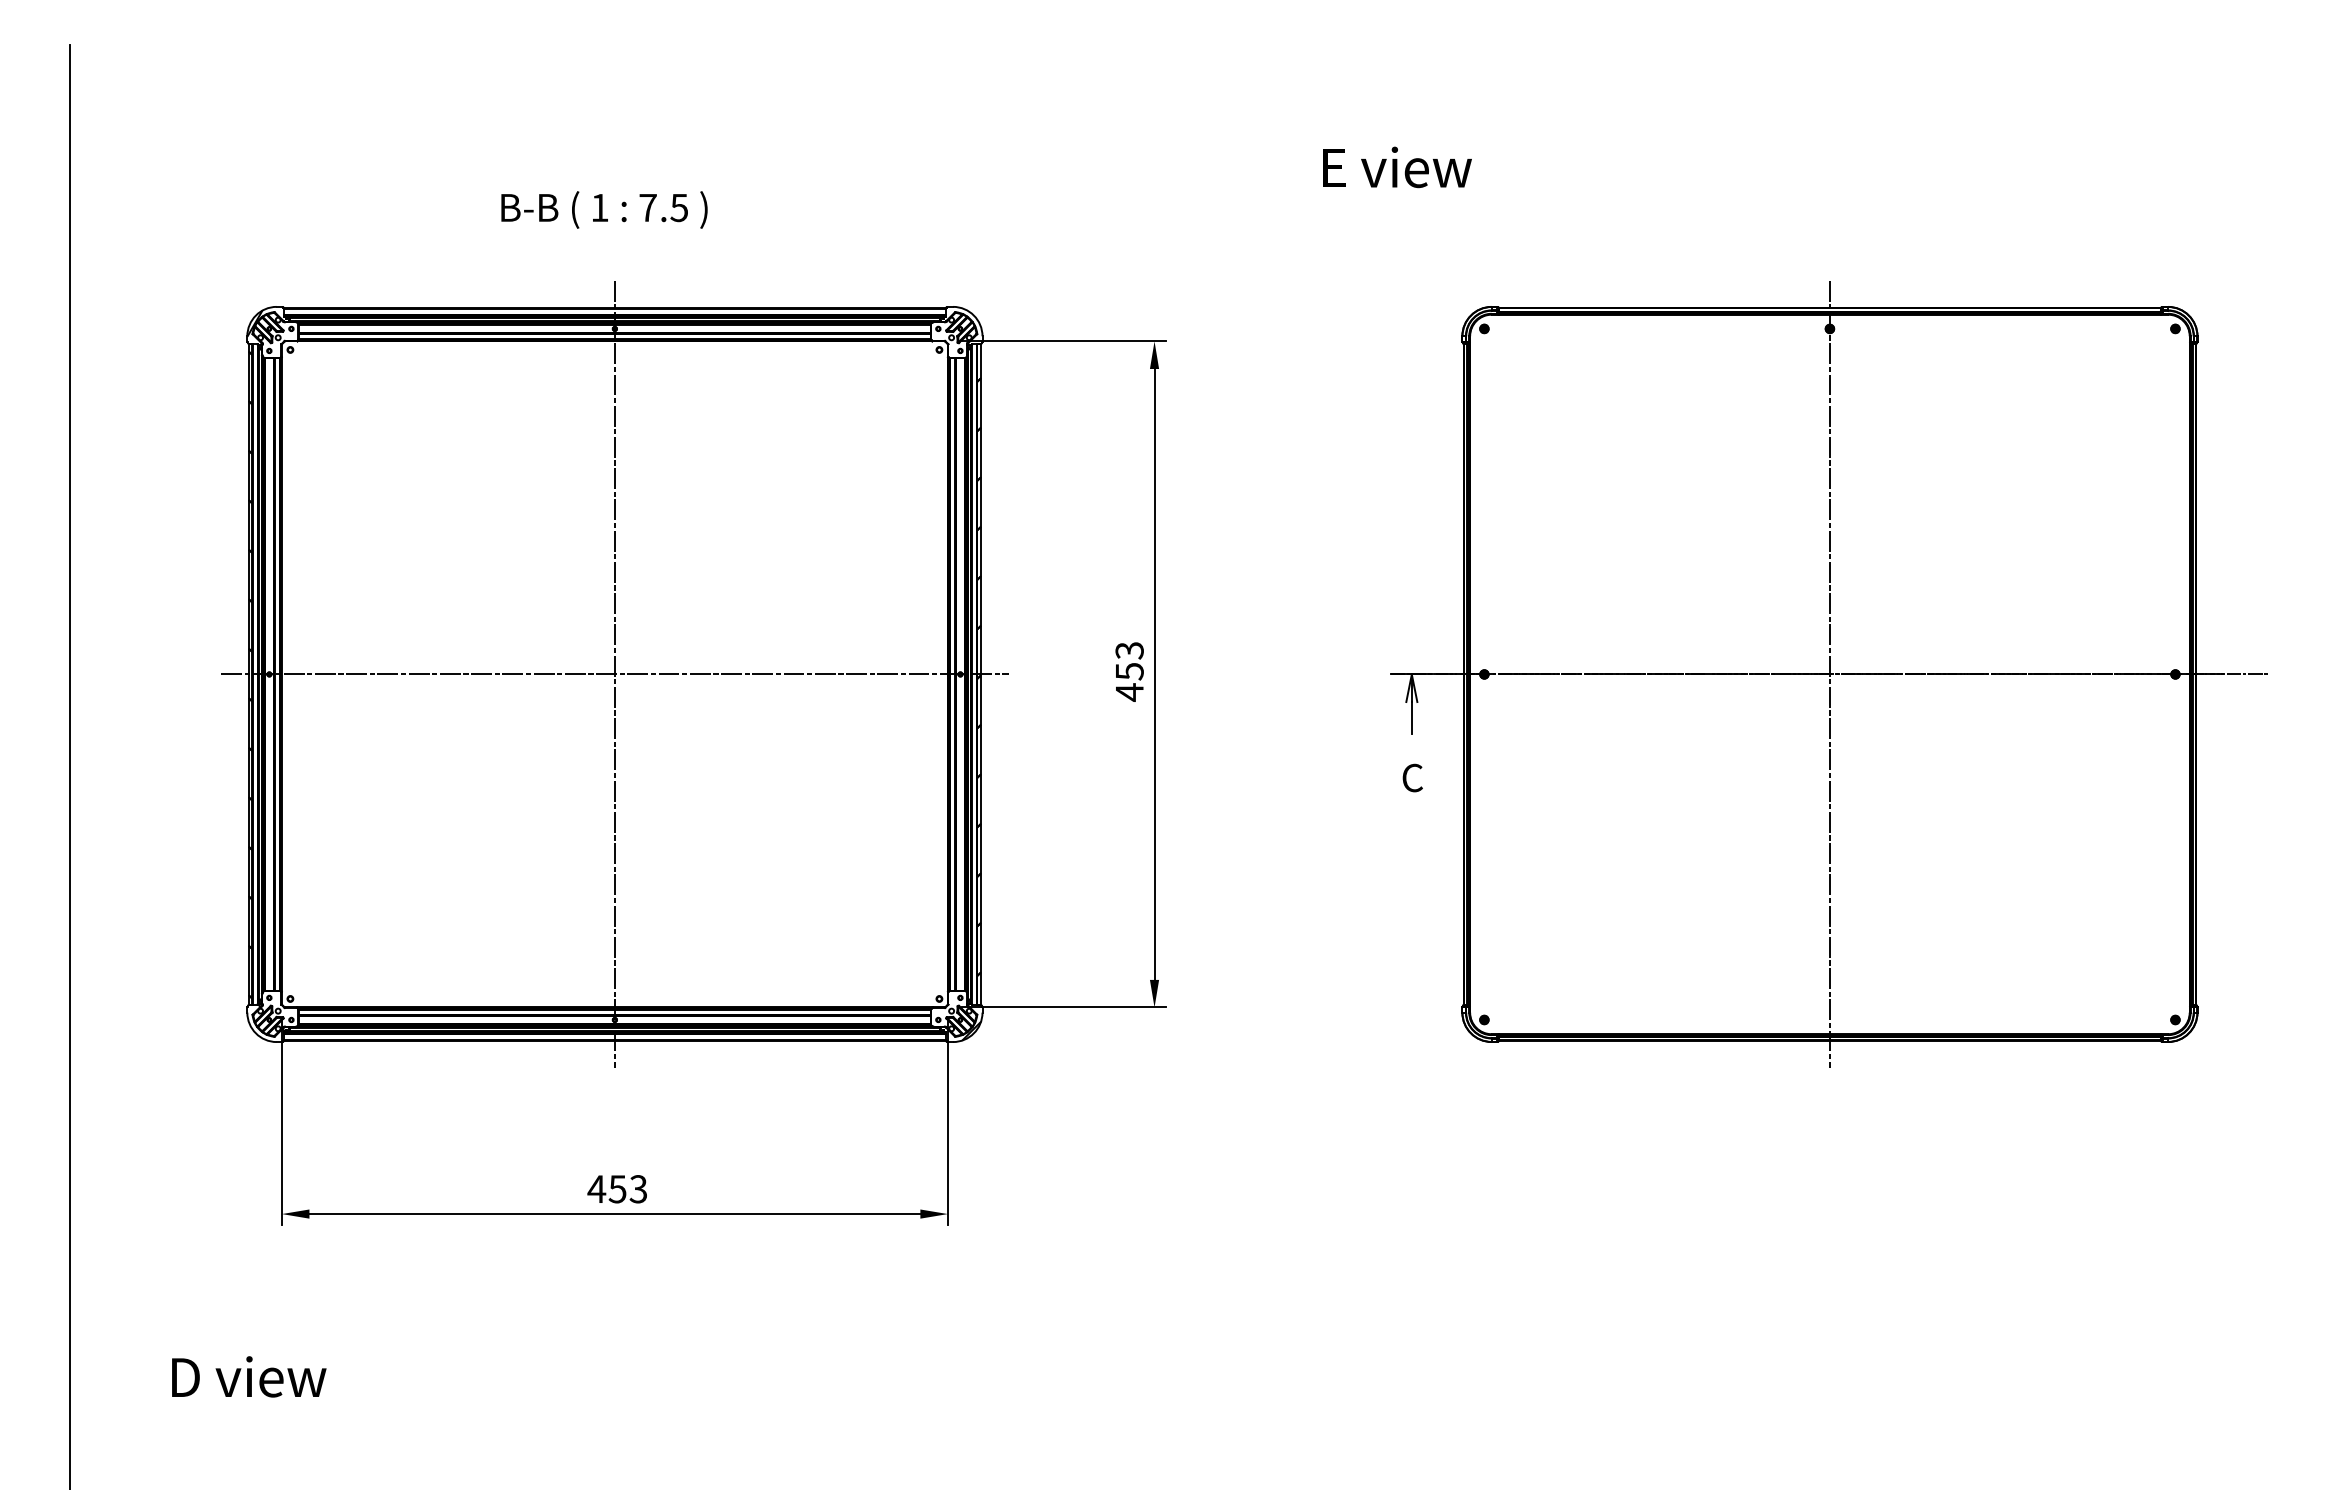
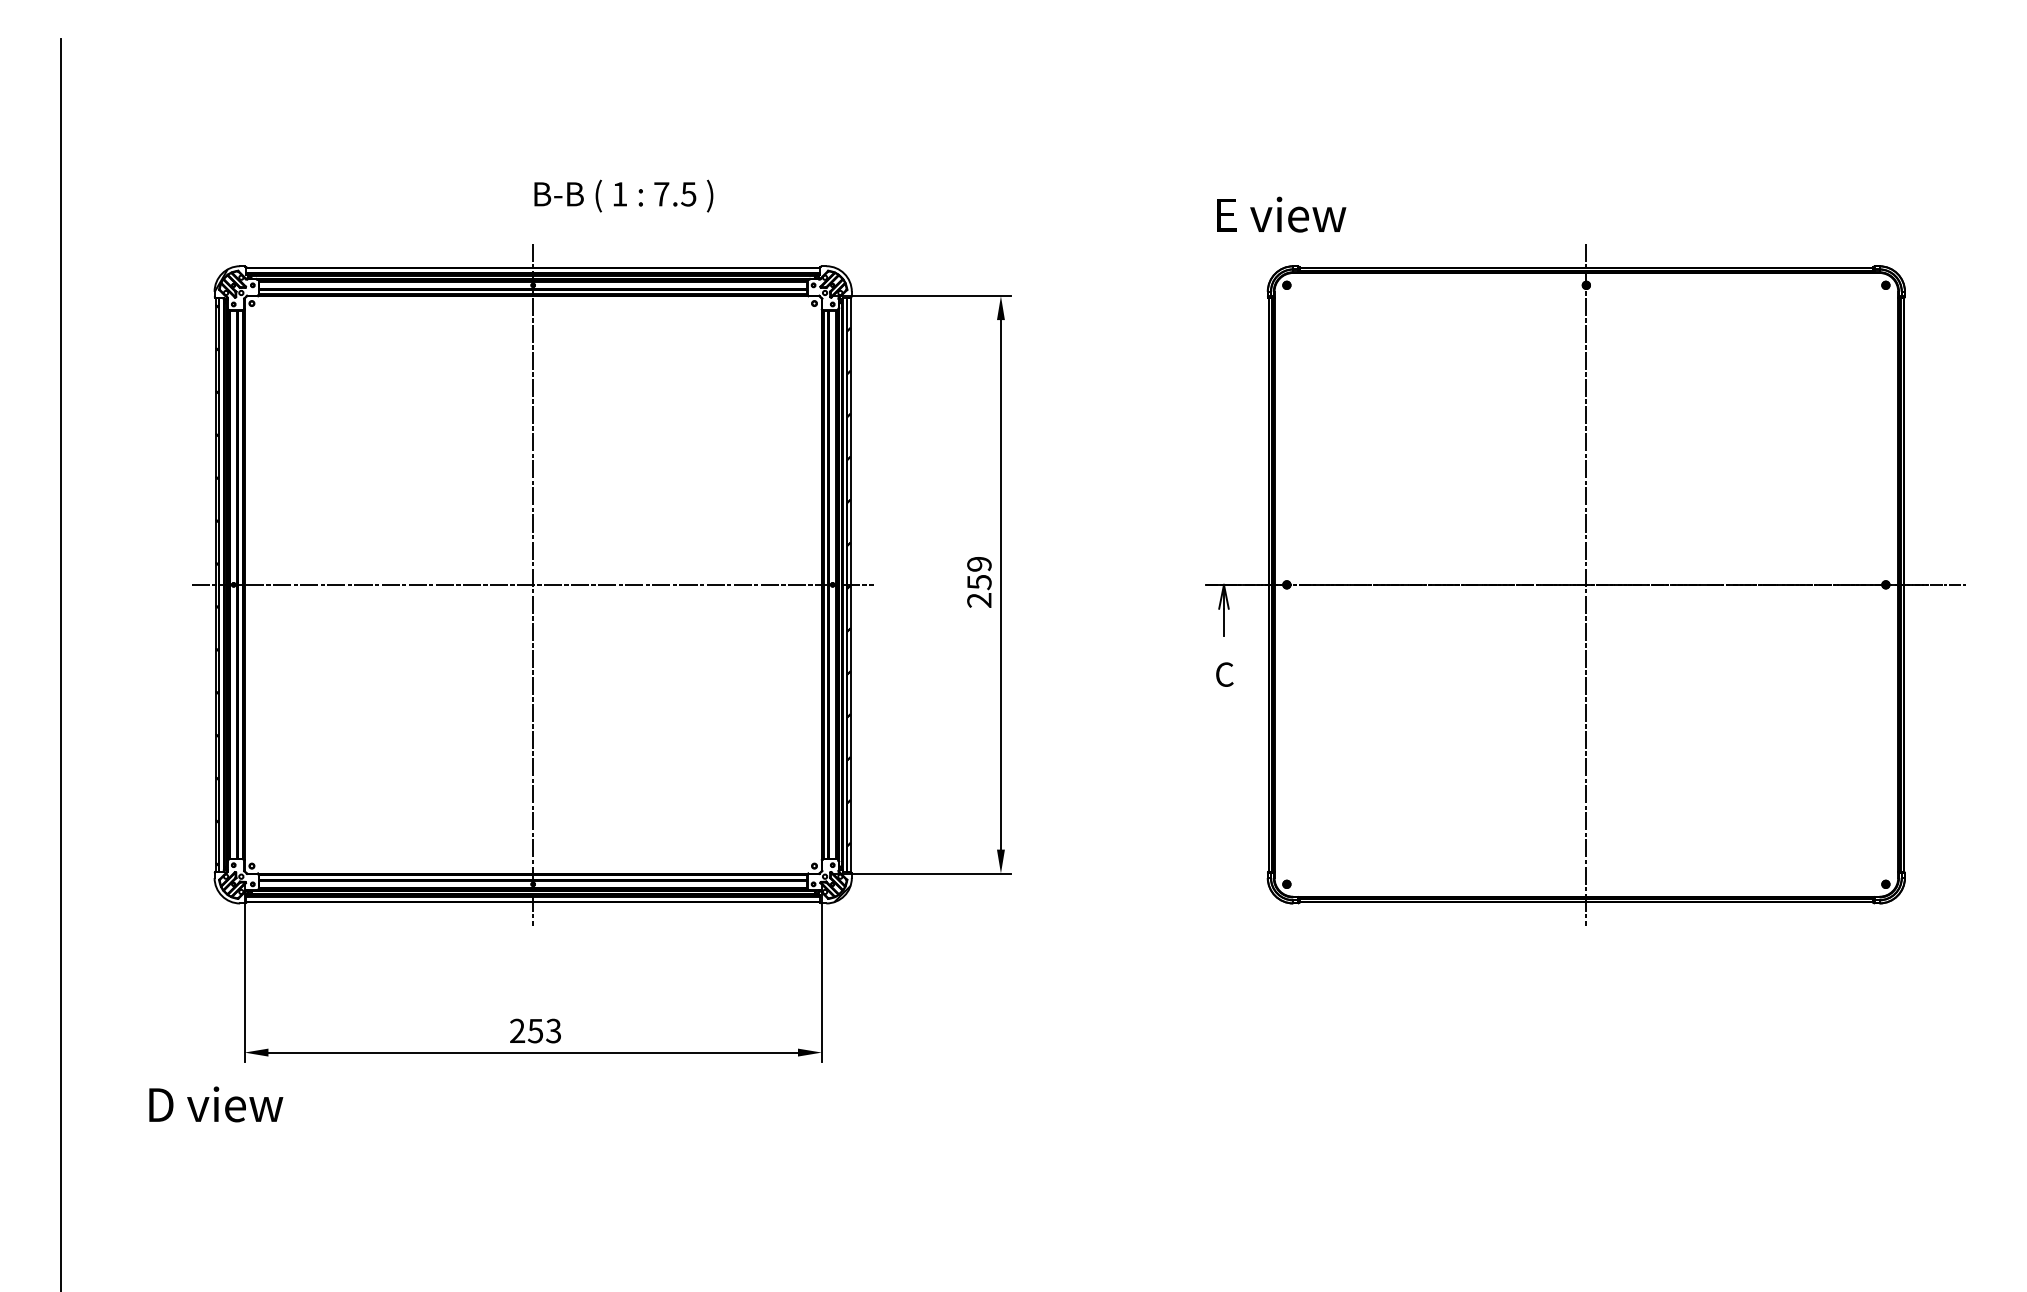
text: (1397, 167) -> (1281, 214), moved
text: (604, 209) -> (623, 195), moved
text: (1129, 671) -> (979, 582), 453 -> 259
text: (596, 1188) -> (517, 1030), 453 -> 253
text: (249, 1376) -> (216, 1104), moved

